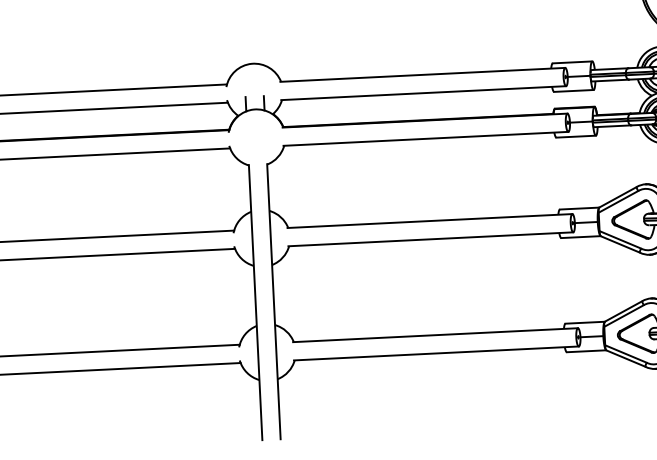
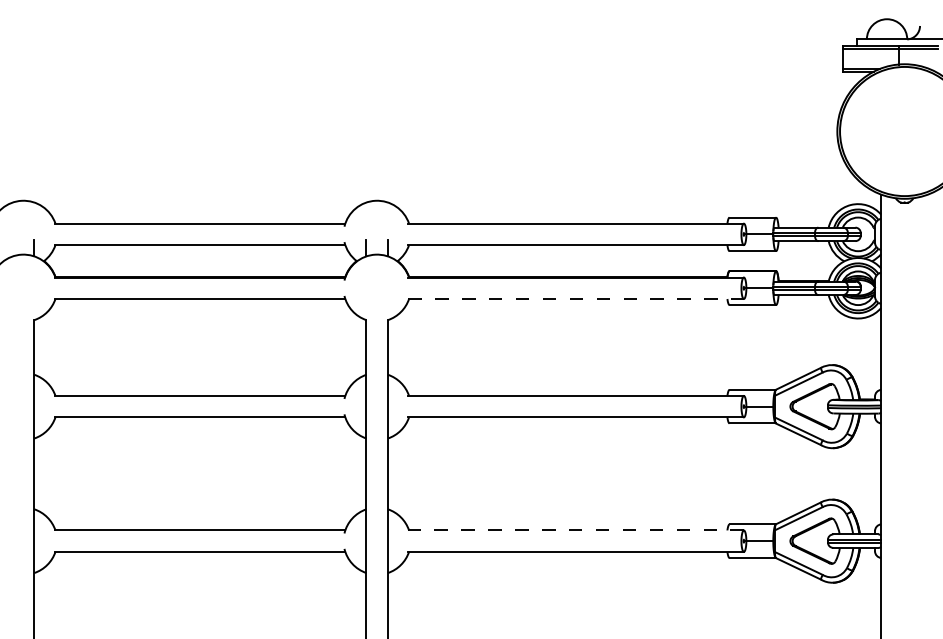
line: (426, 139) -> (576, 299), solid -> dashed
line: (435, 335) -> (576, 530), solid -> dashed

